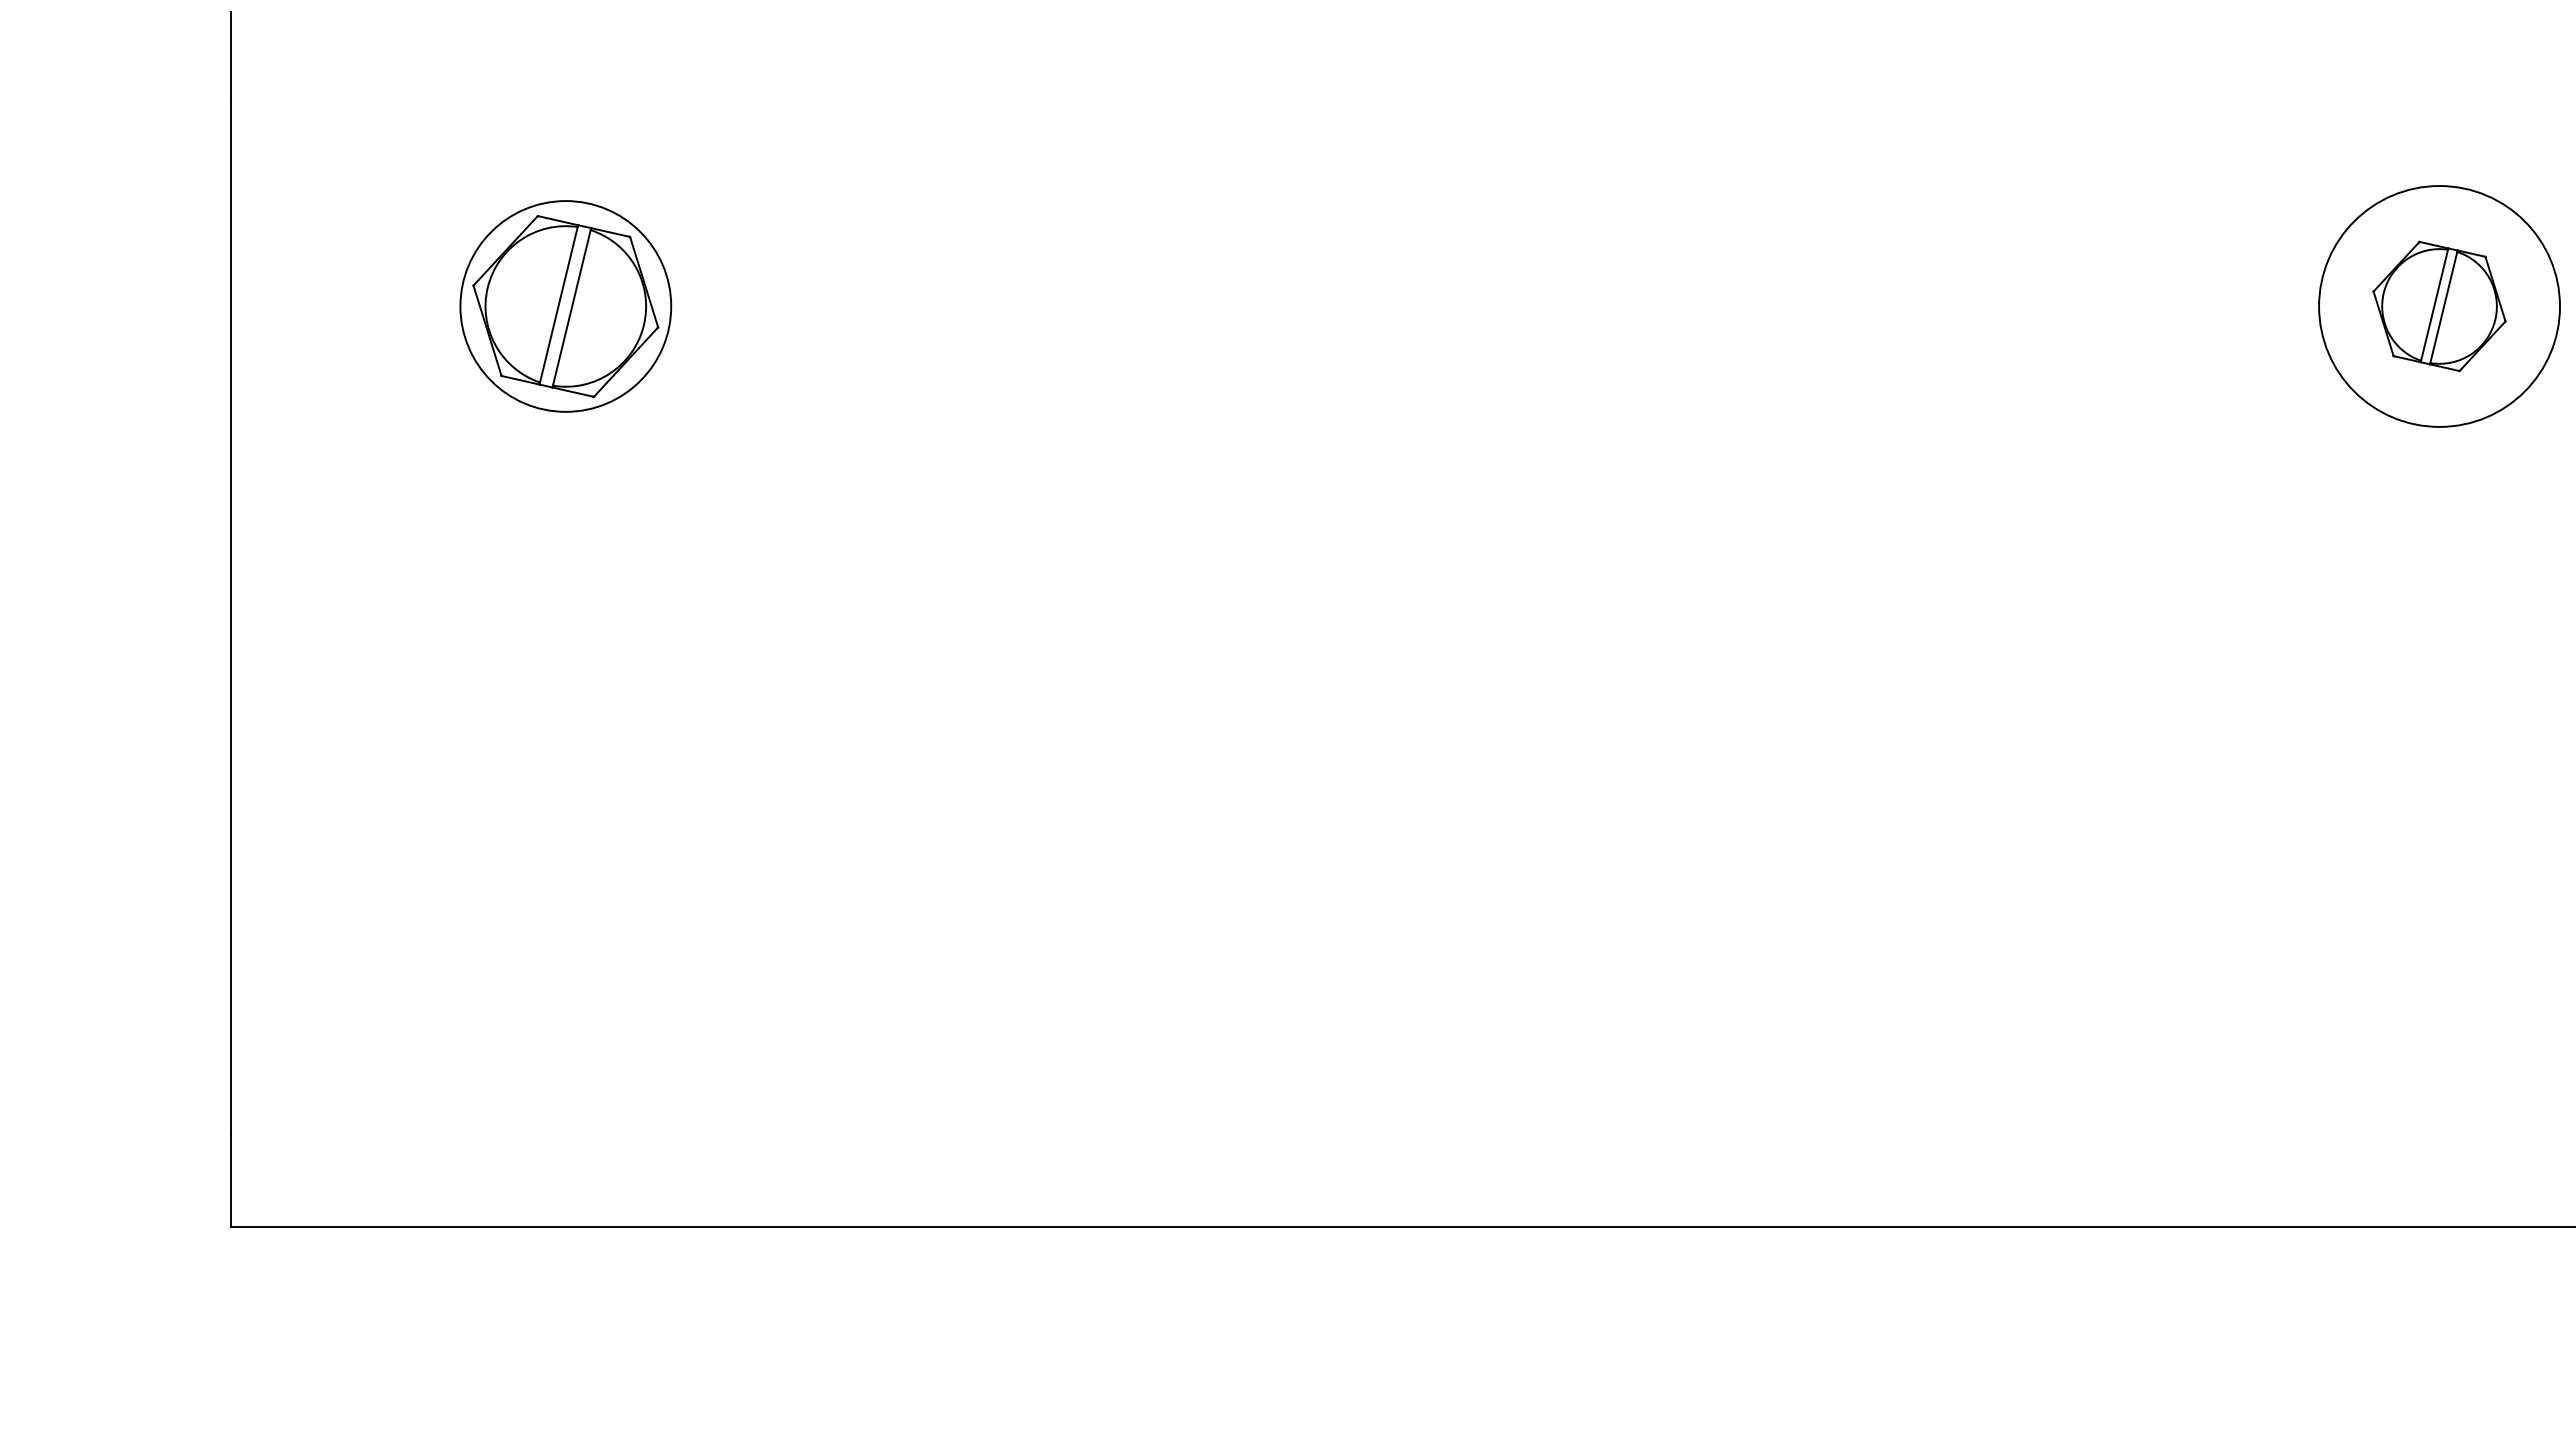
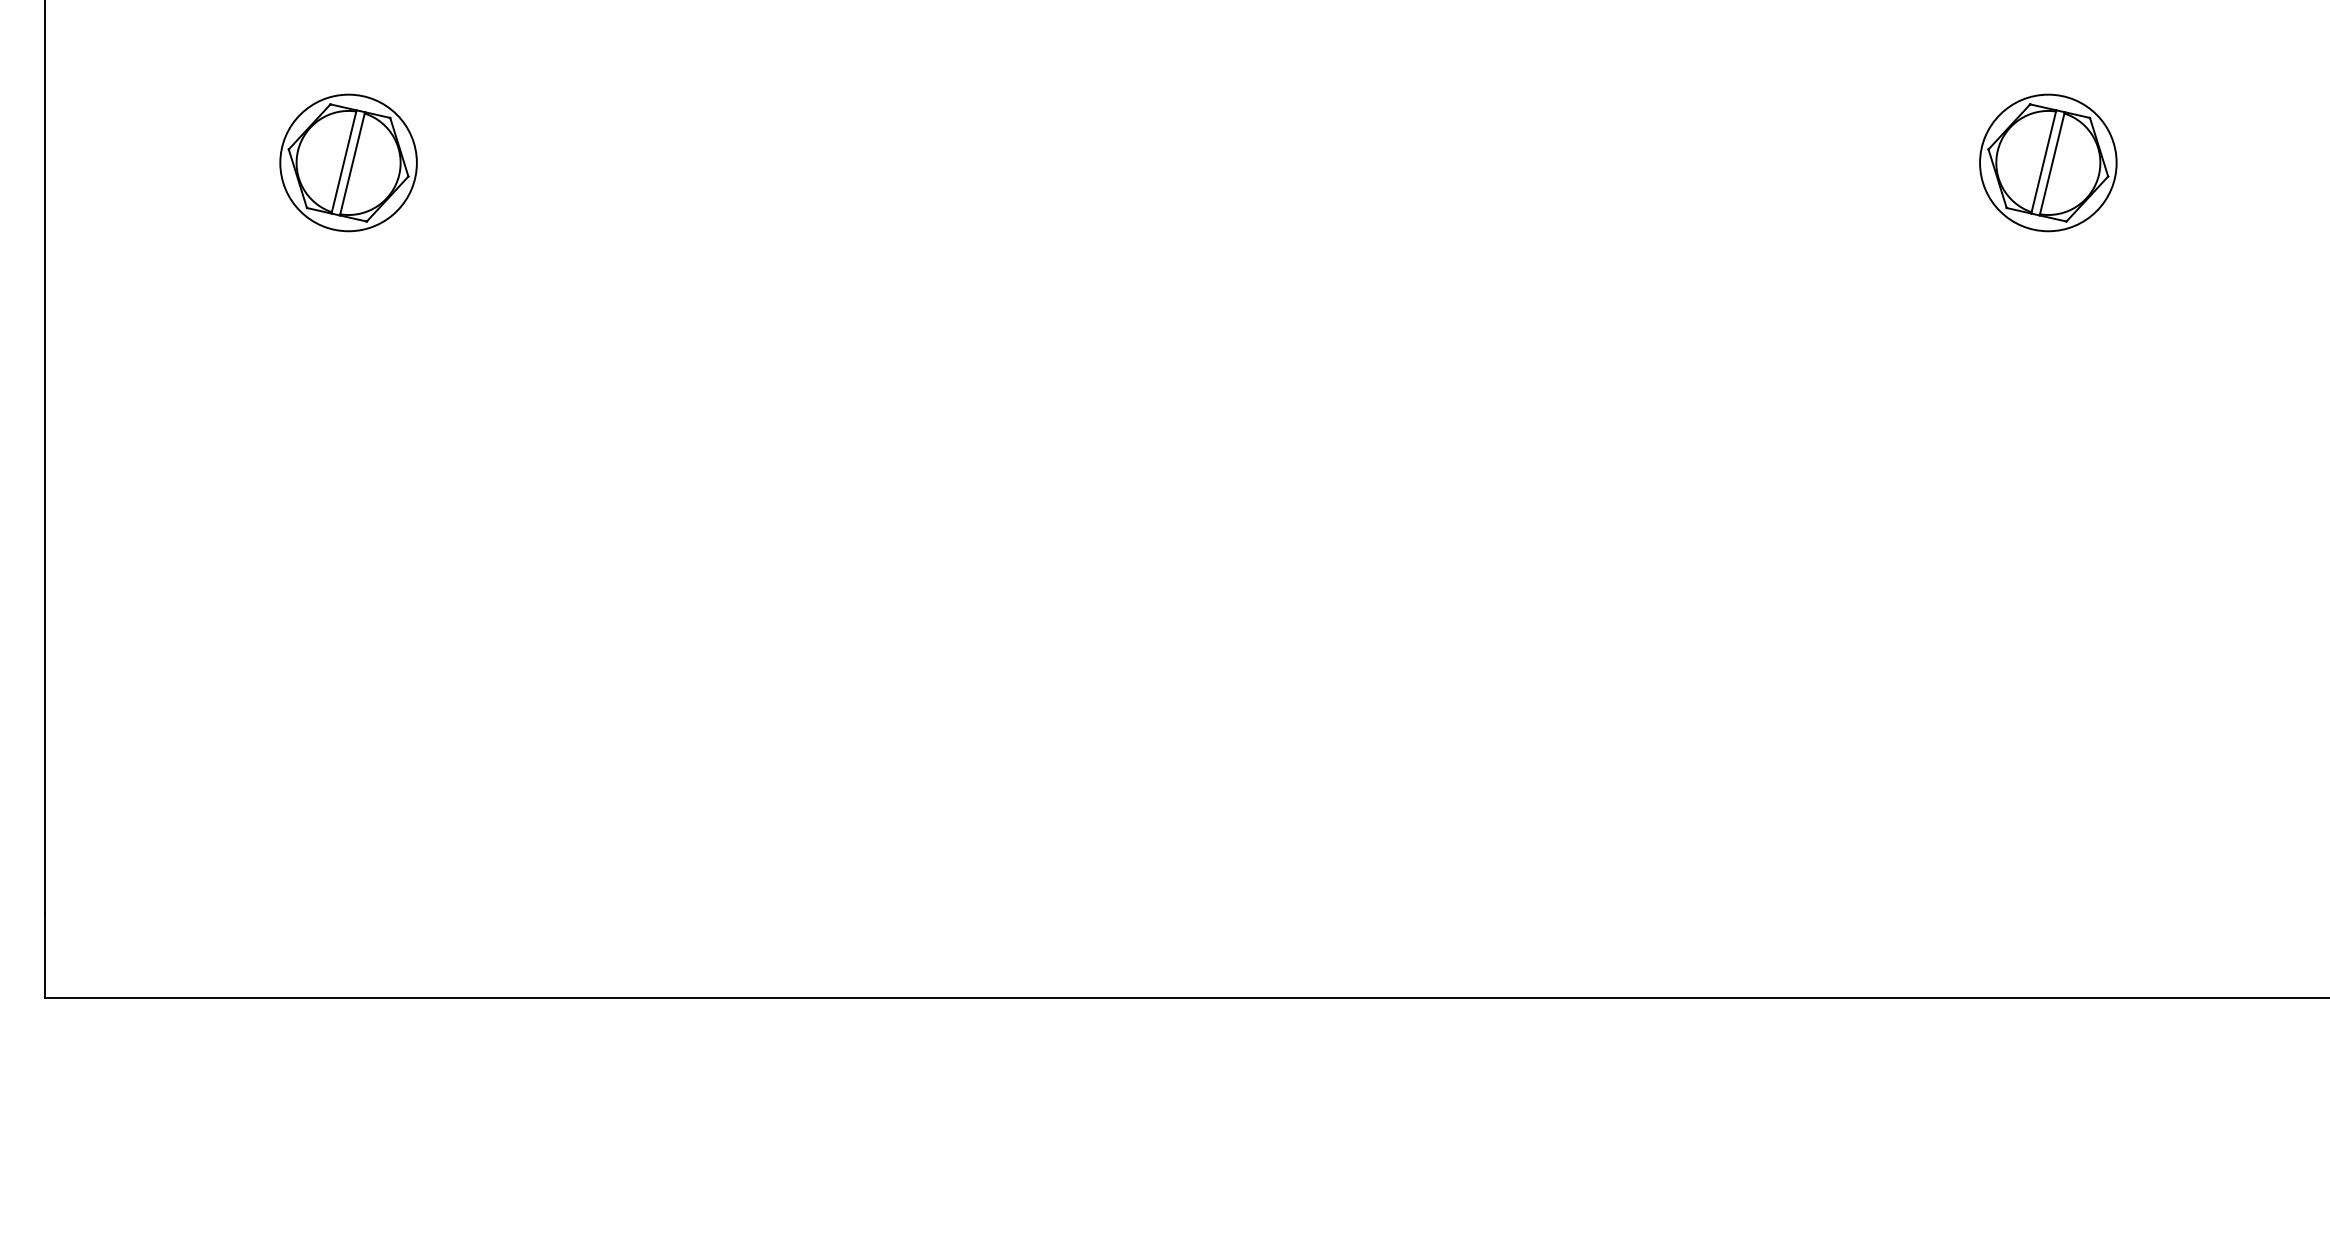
part: (565, 306) -> (348, 162), size x0.71
circle: (2439, 306) -> (2048, 162), size x0.62

